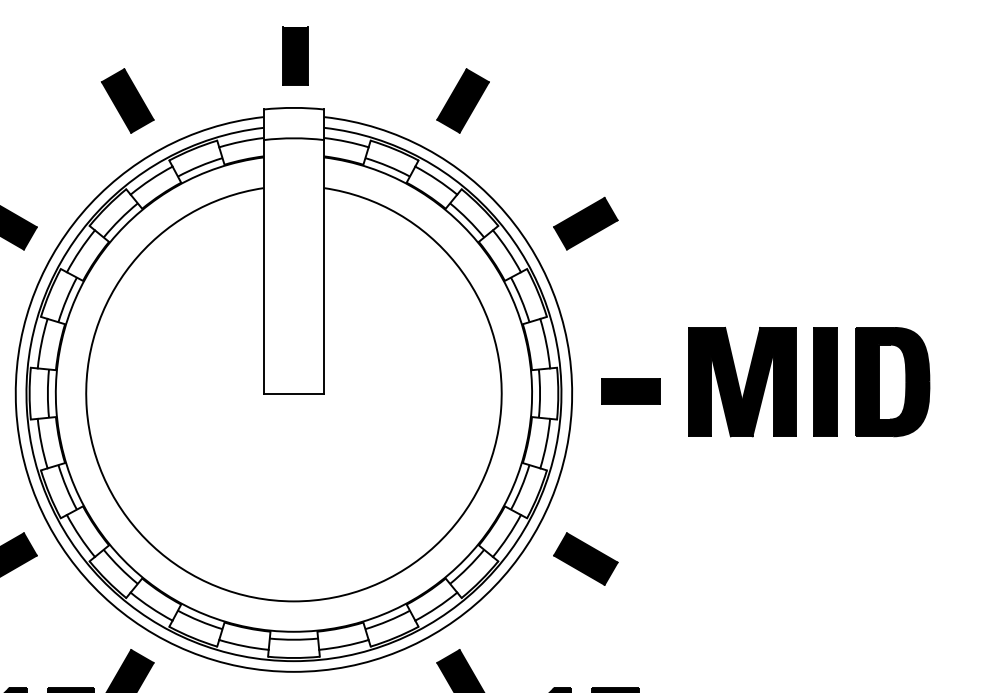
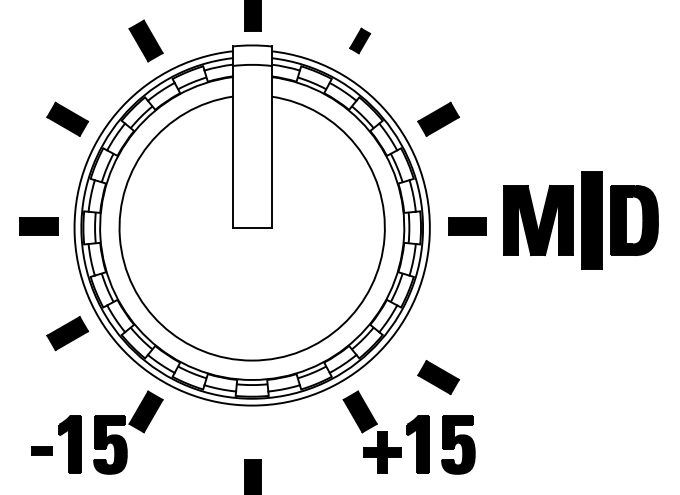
part: (461, 100) -> (359, 40), size x0.6
part: (825, 382) -> (591, 220), size x1.4
part: (585, 558) -> (438, 377), moved

